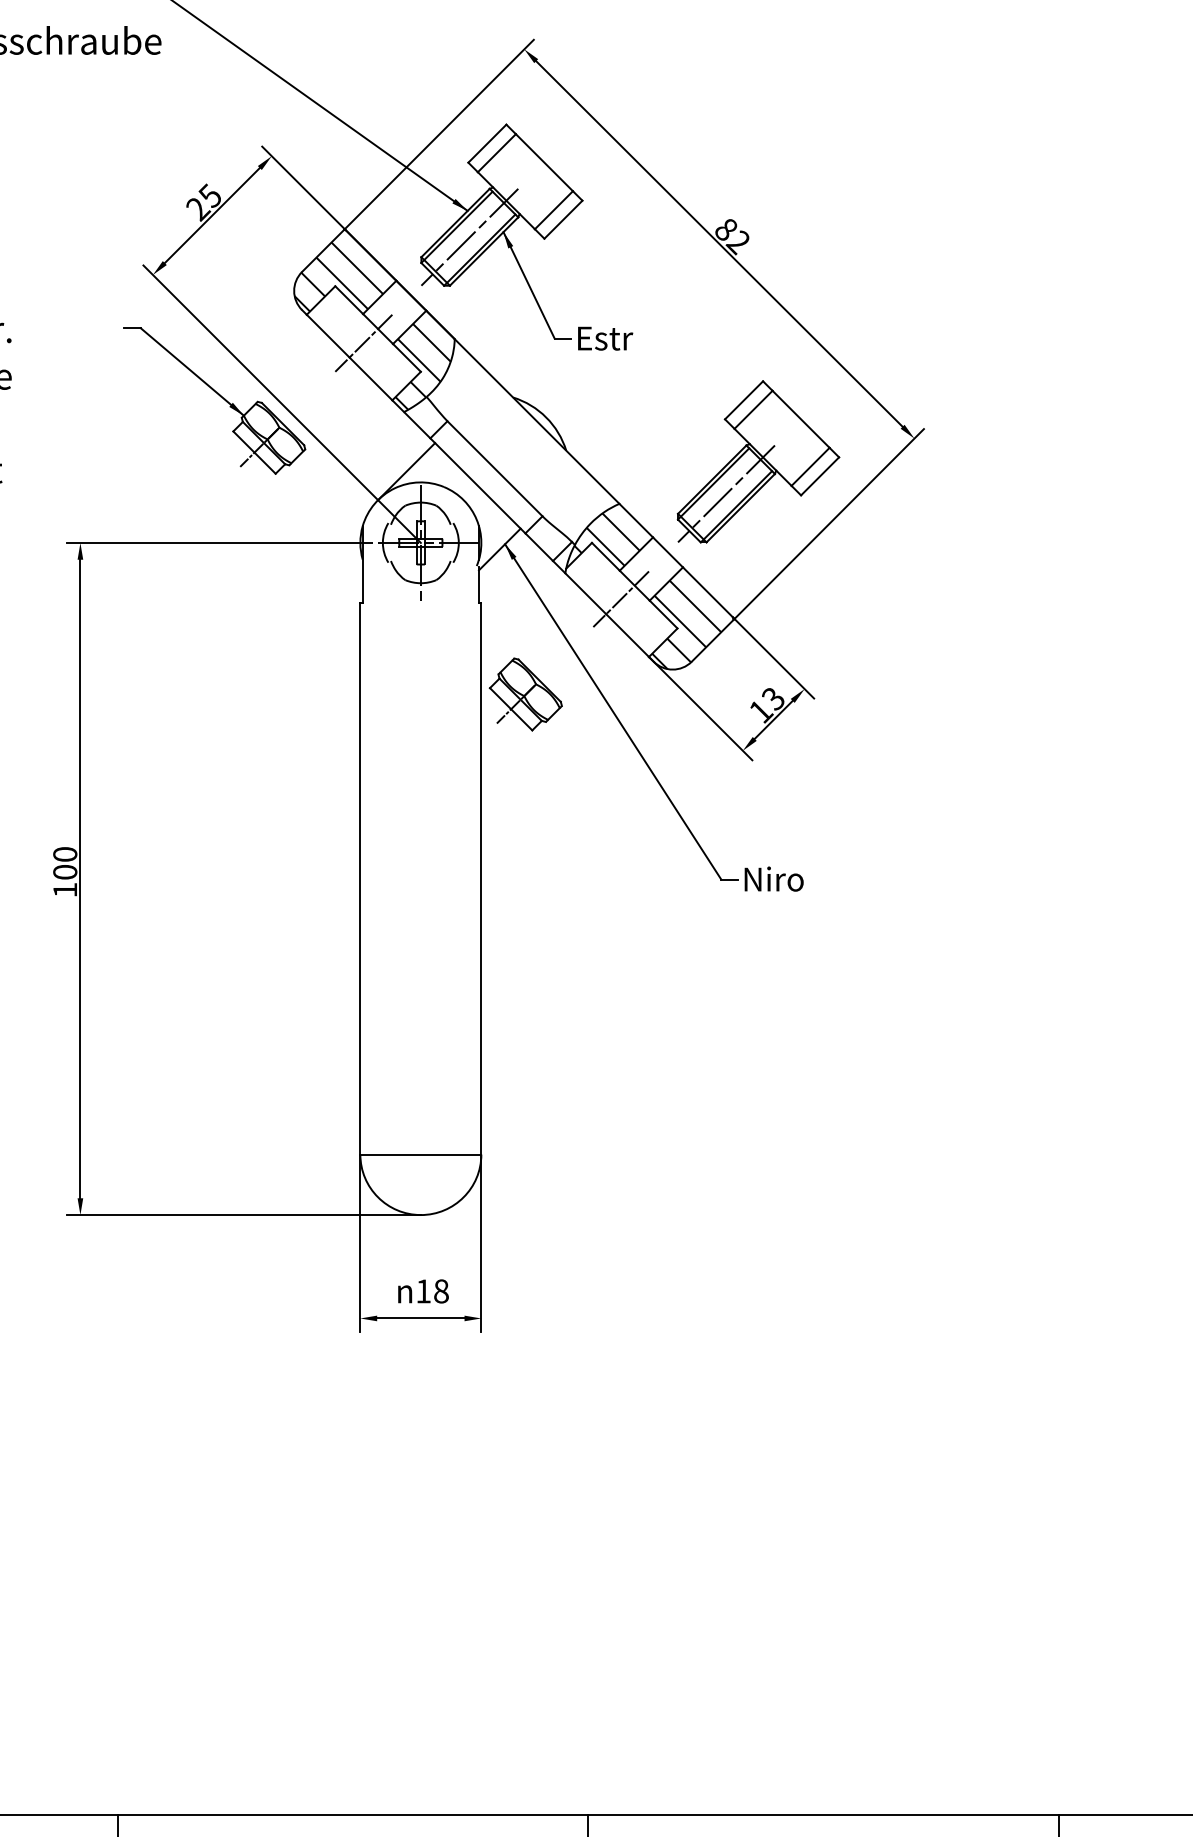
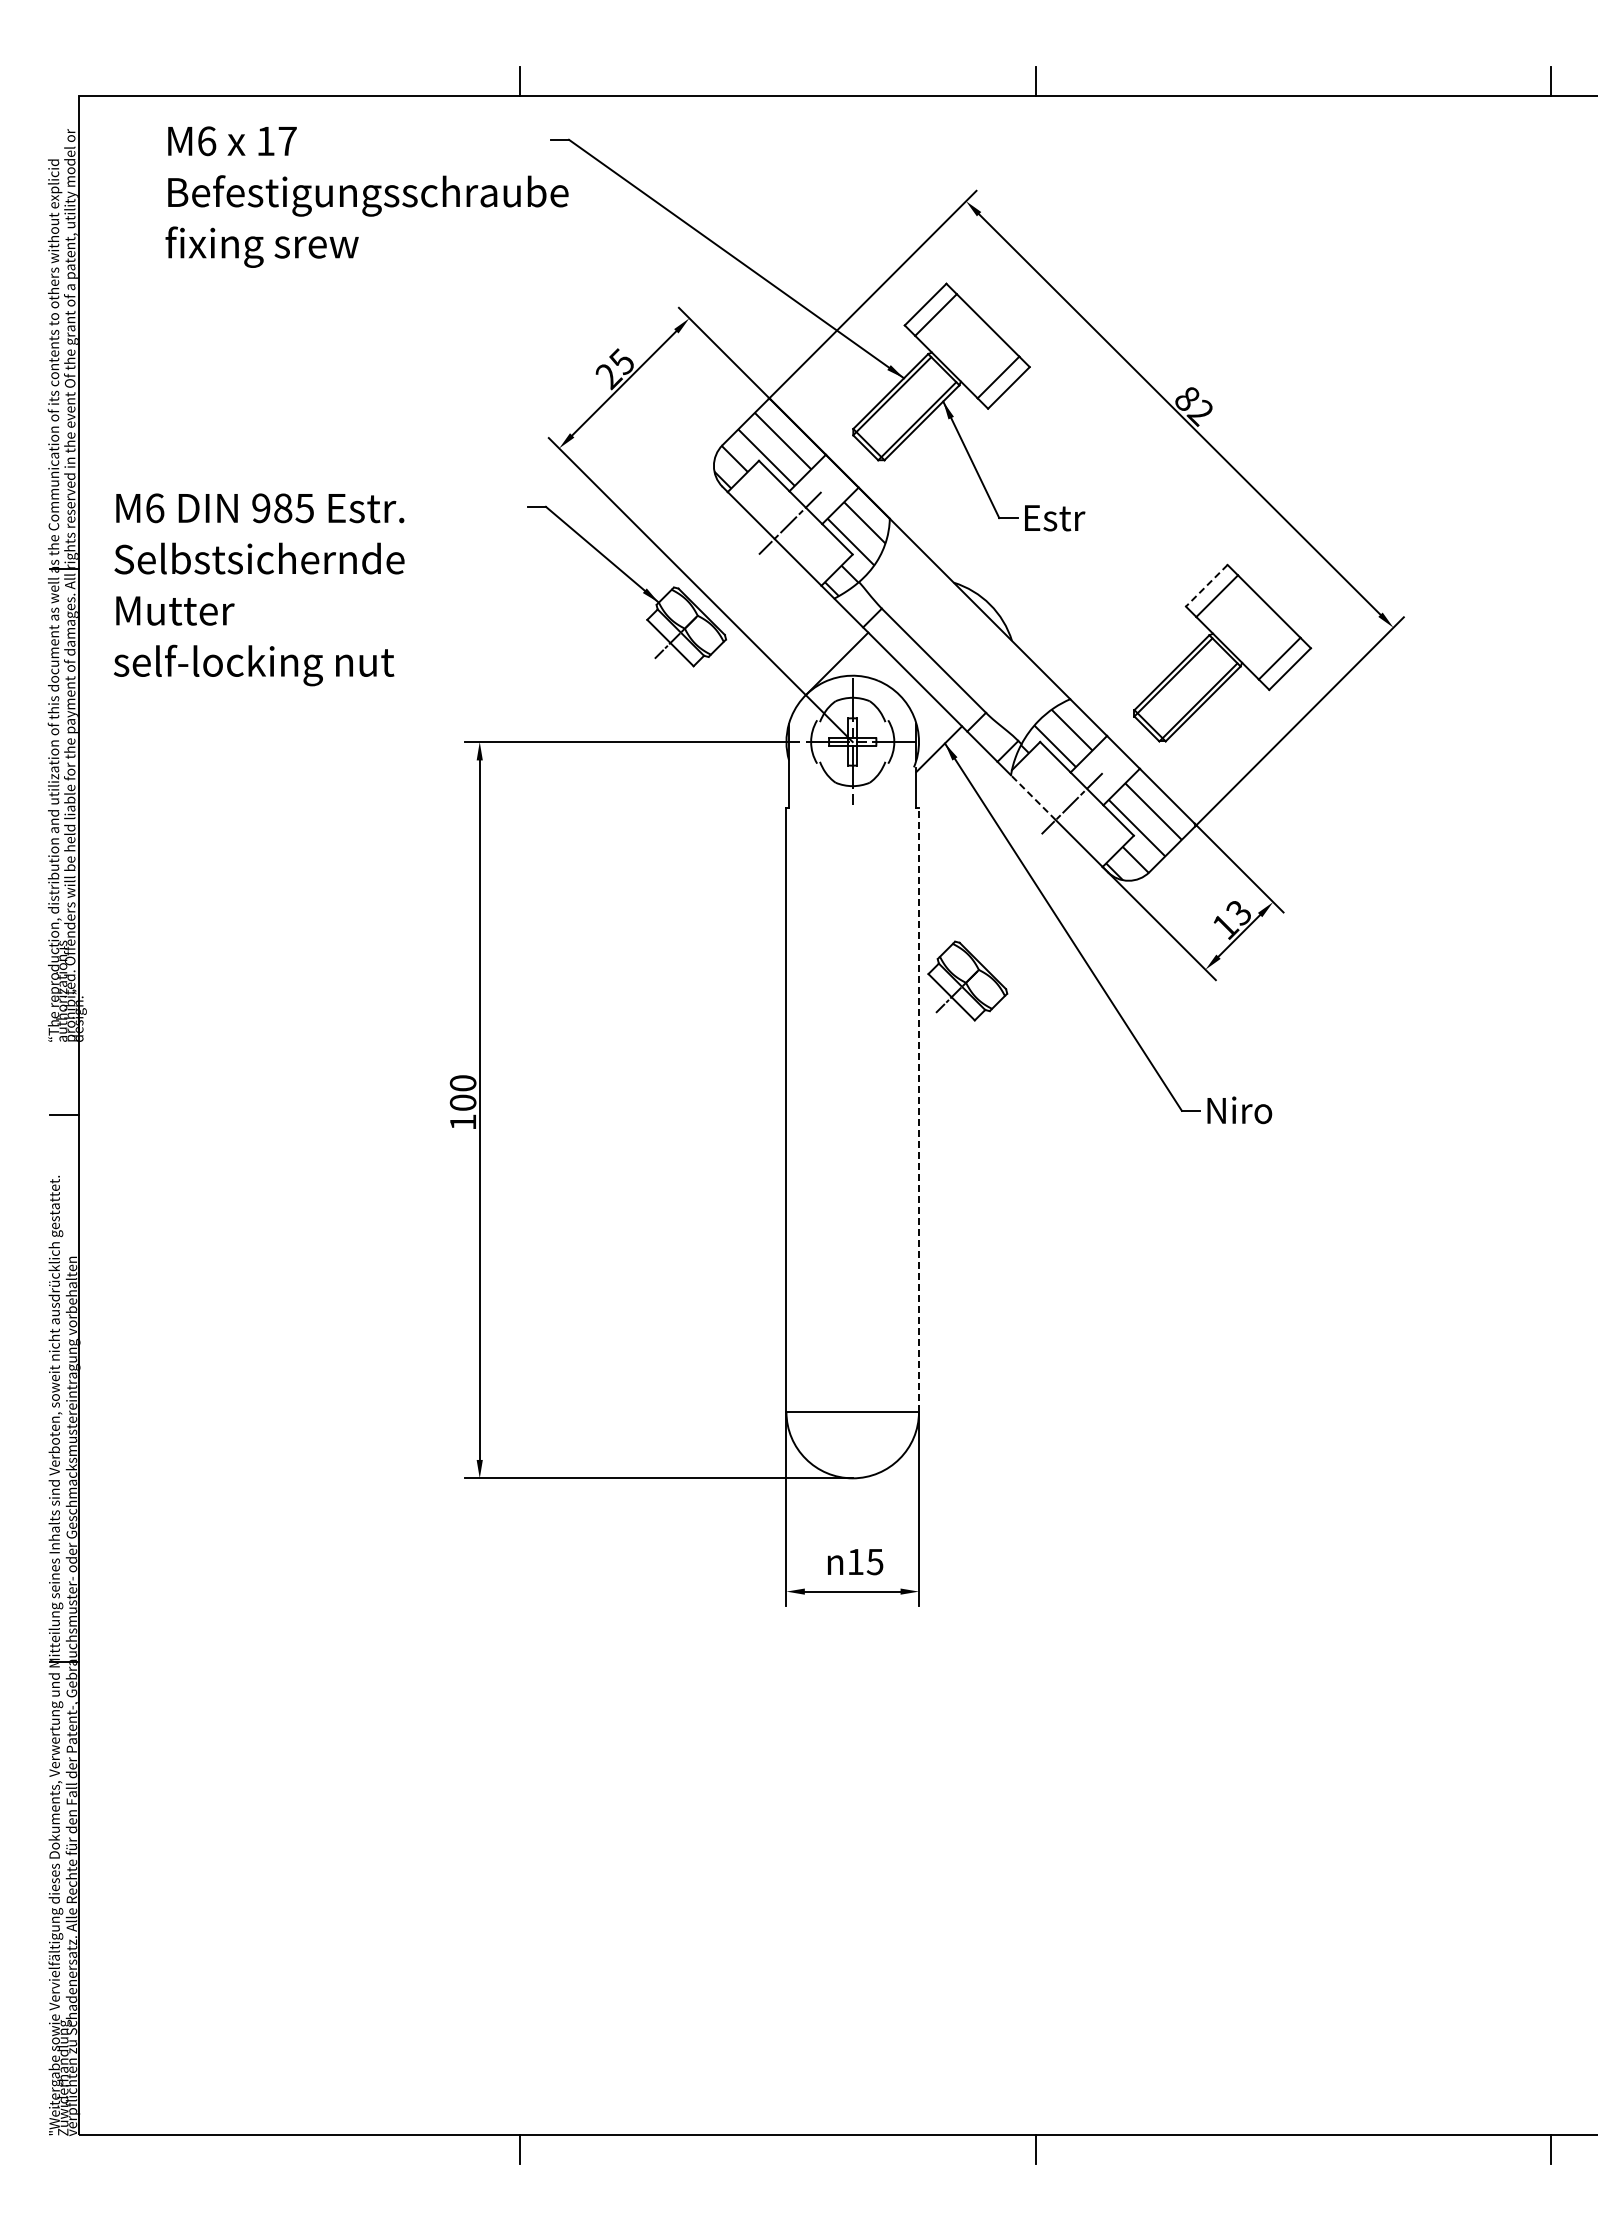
line: (469, 237) -> (906, 407), removed
line: (743, 400) -> (1206, 586), solid -> dashed
line: (726, 494) -> (1187, 688), removed
line: (585, 593) -> (1033, 797), solid -> dashed
part: (525, 693) -> (967, 980), moved
line: (481, 879) -> (919, 1110), solid -> dashed
text: (440, 1290) -> (874, 1561), 18 -> 15

